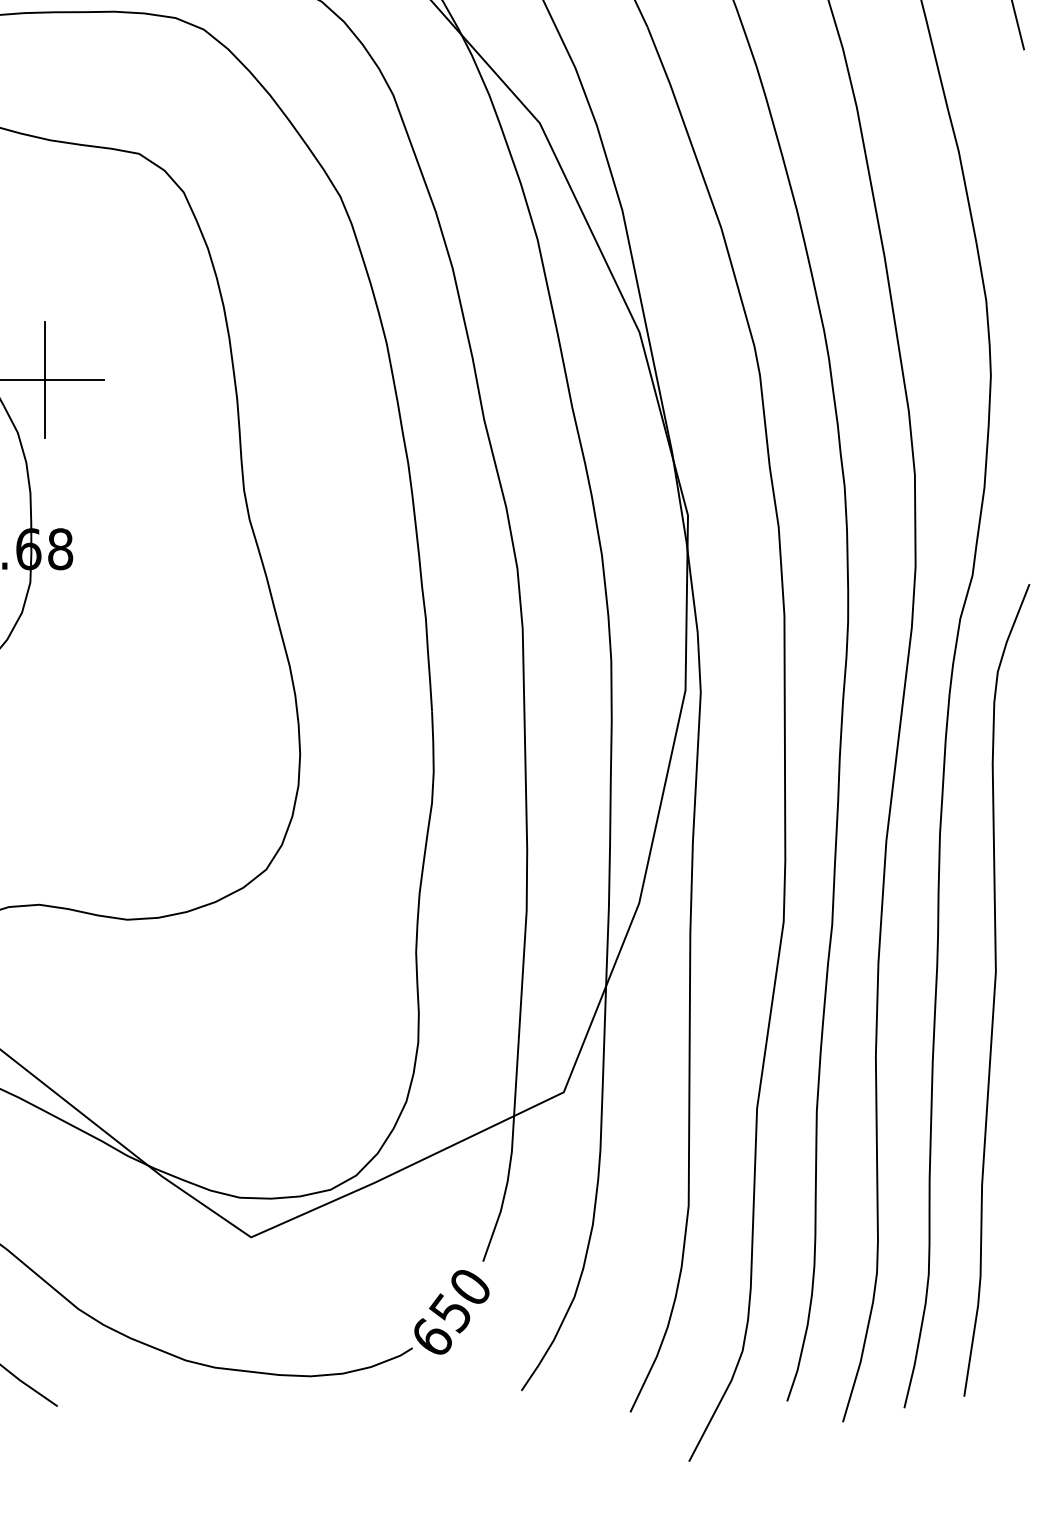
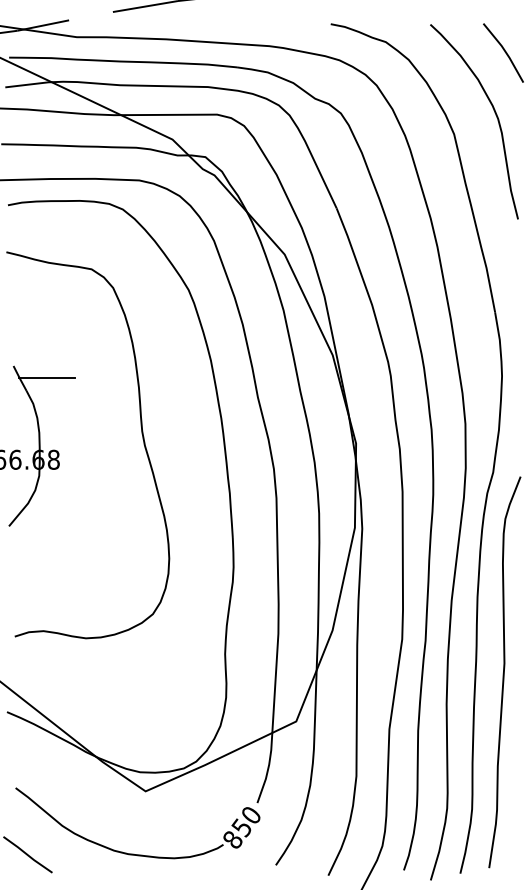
line: (45, 380) -> (46, 378), removed
text: (431, 1337) -> (232, 839), 650 -> 850

